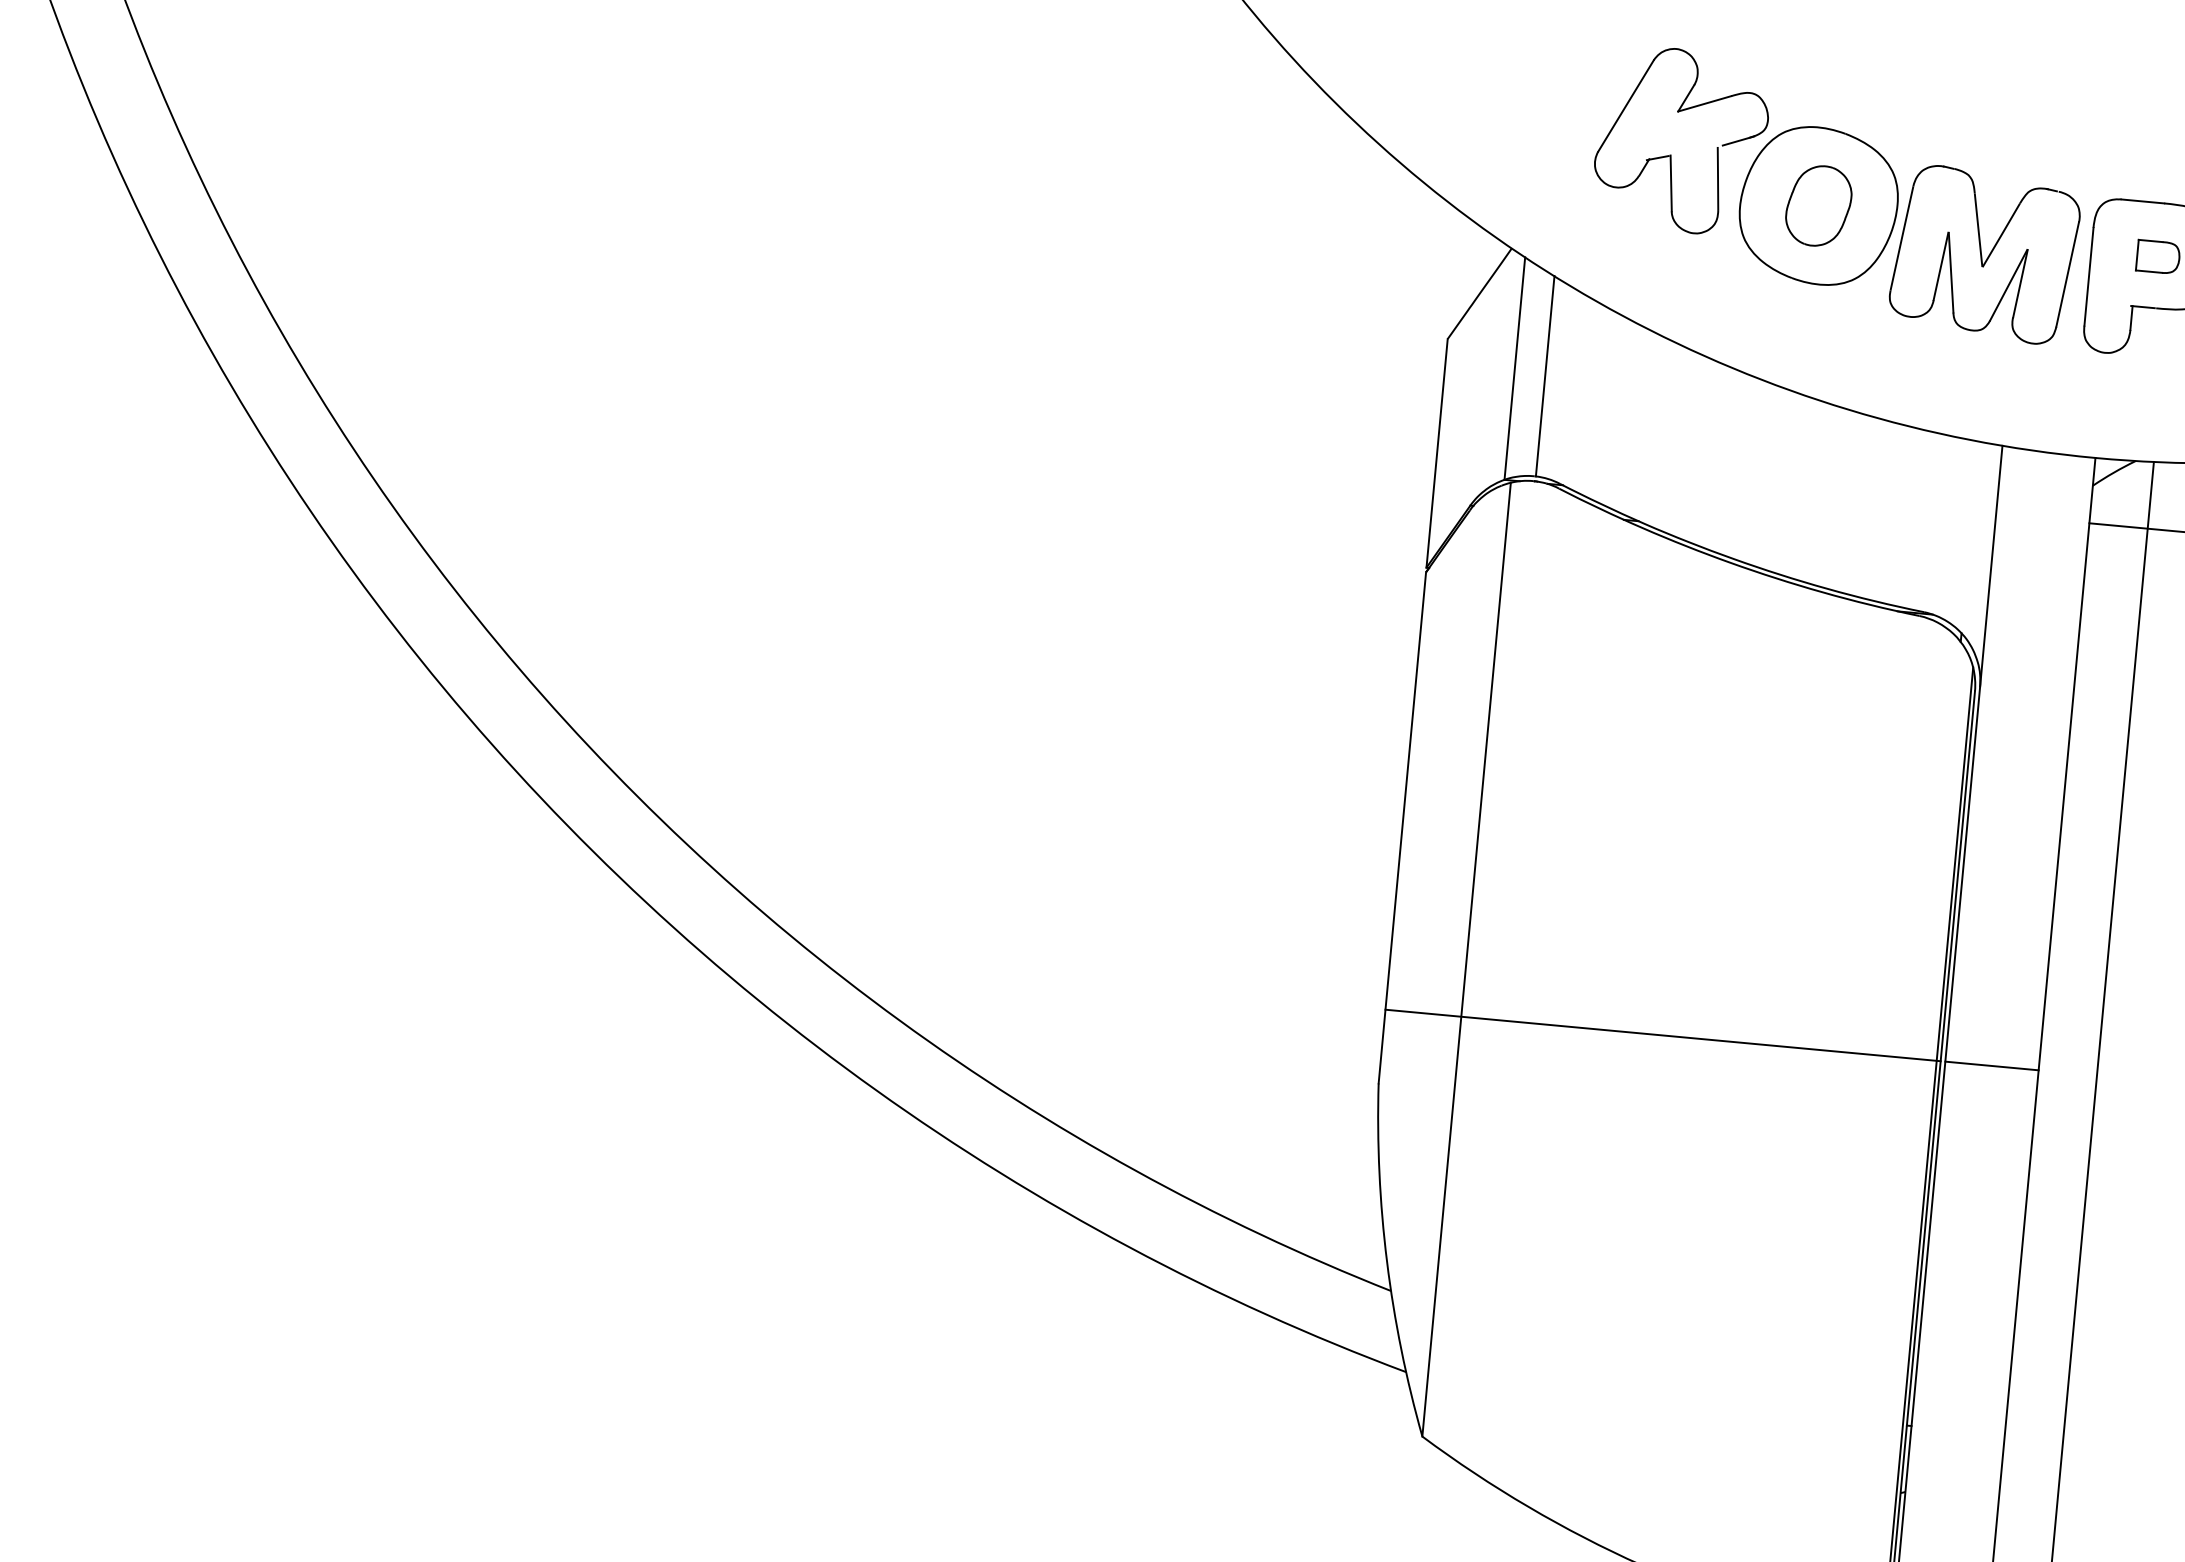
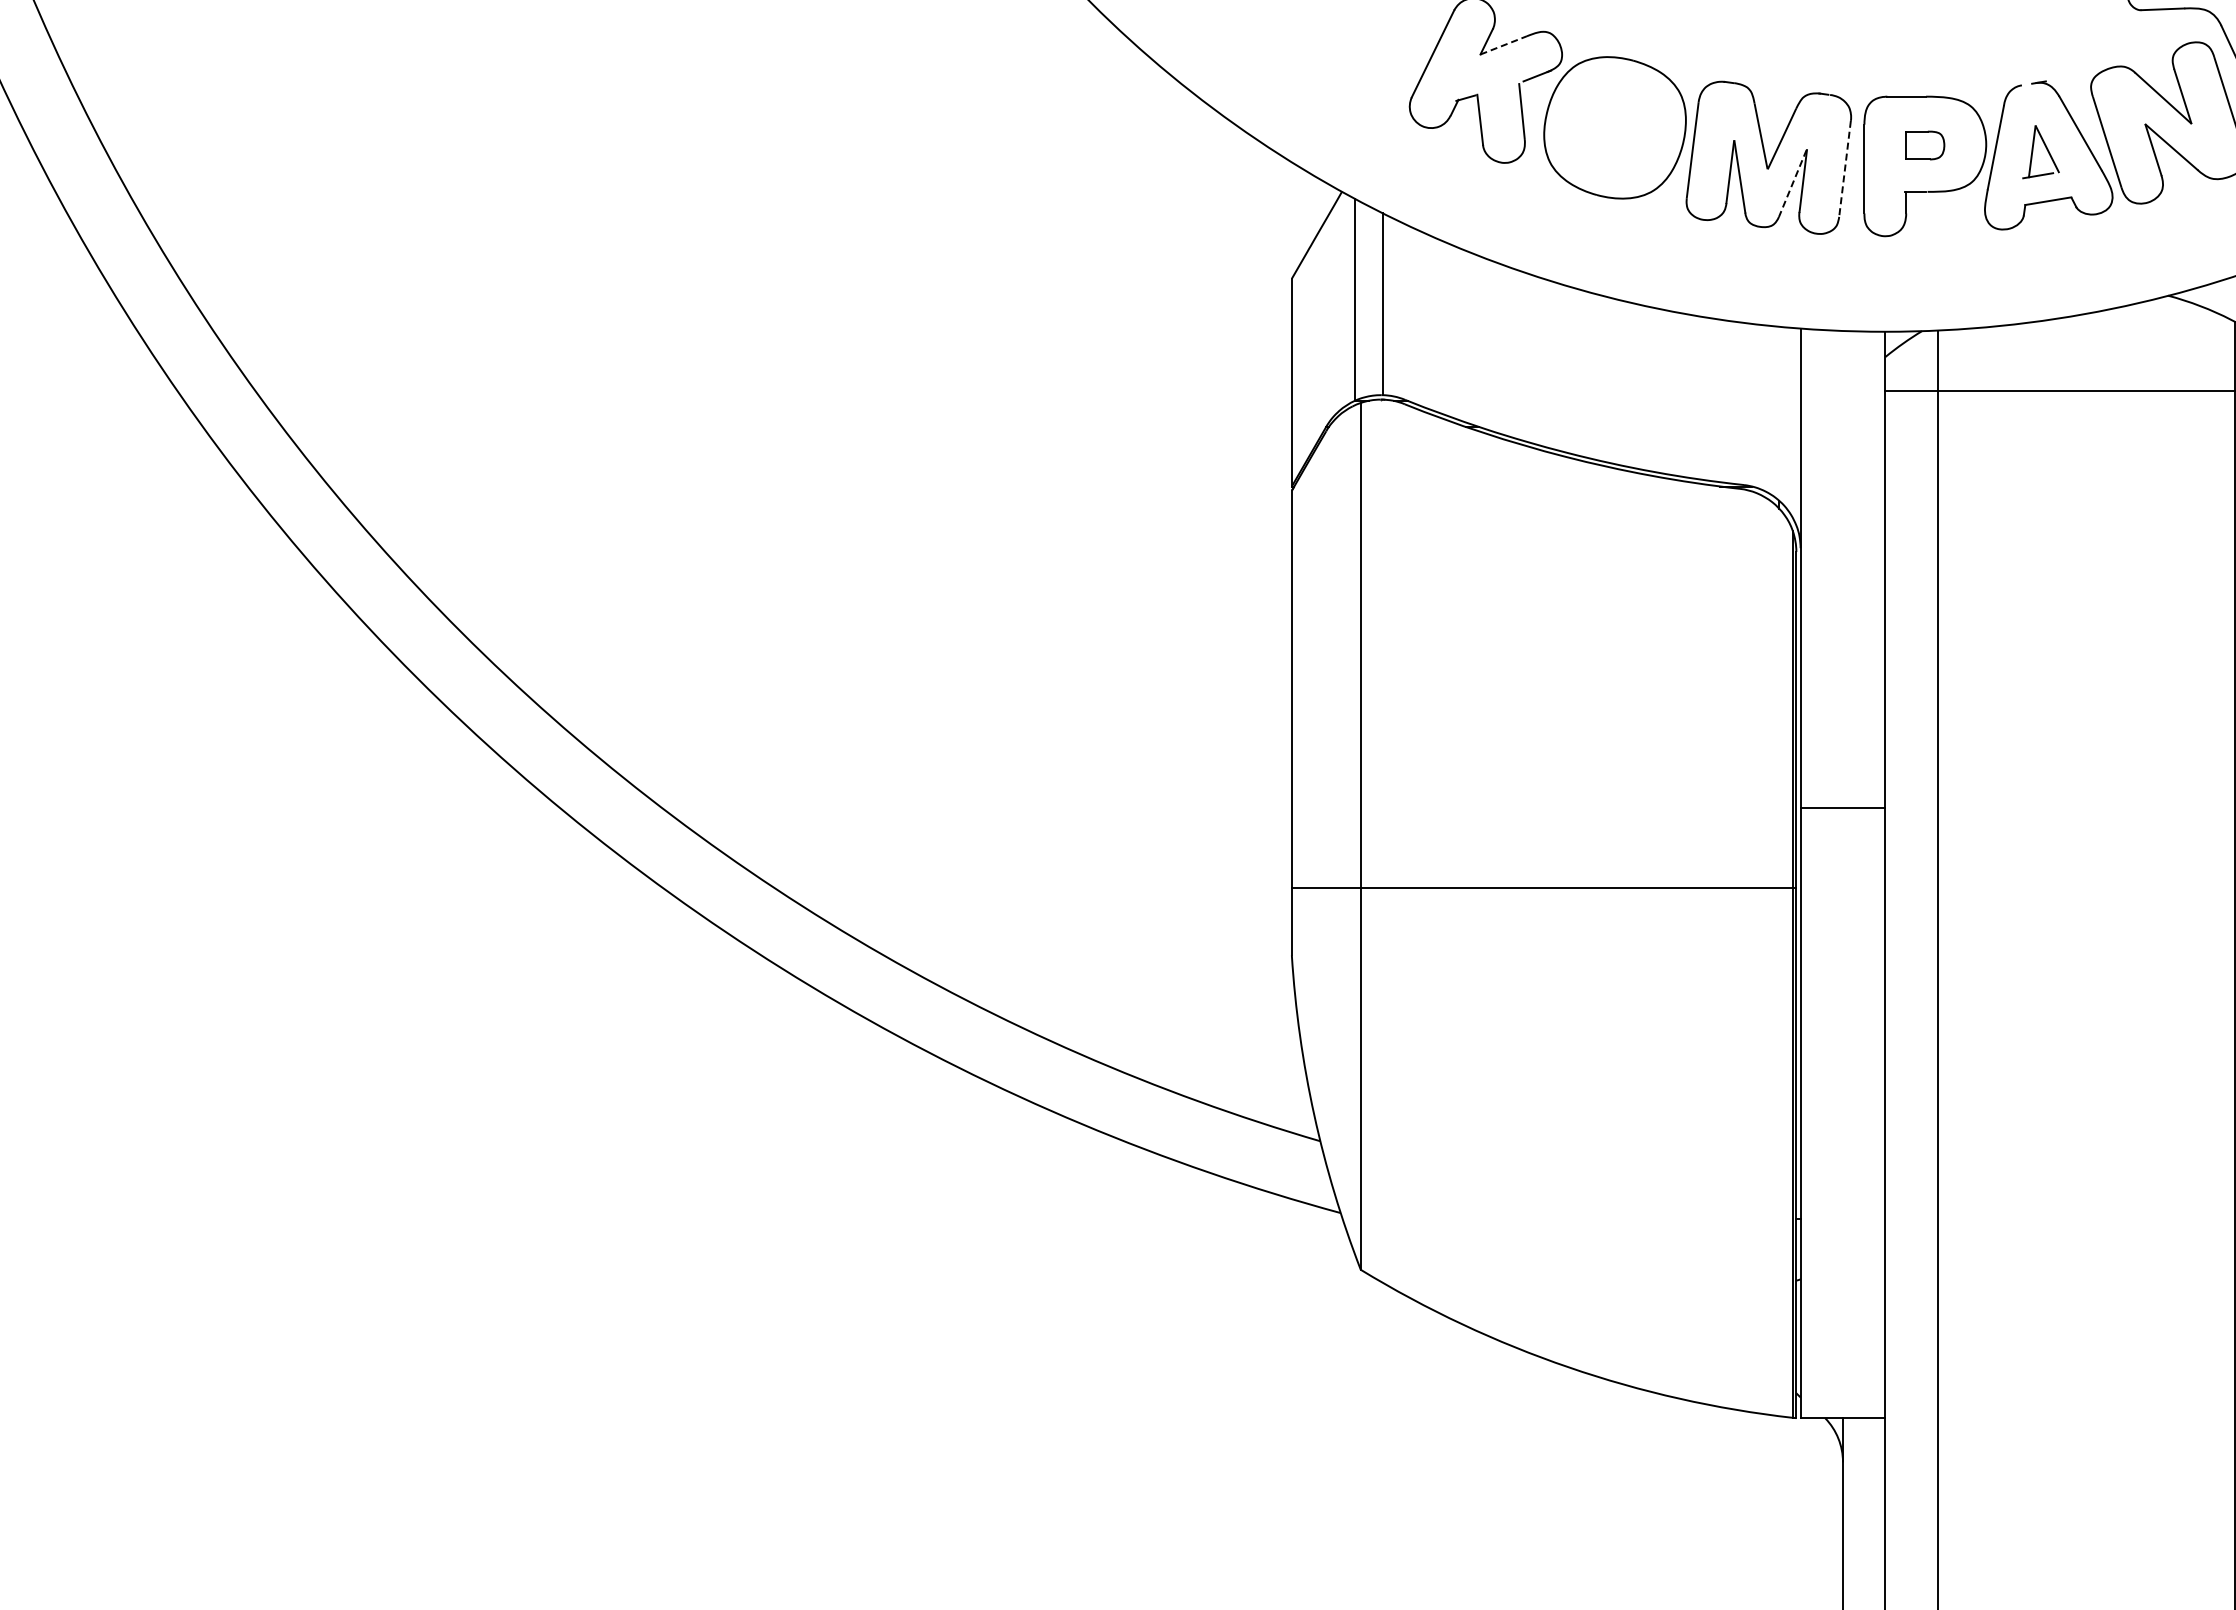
line: (1704, 103) -> (1503, 45), solid -> dashed
part: (1818, 205) -> (1614, 127), removed
line: (2066, 275) -> (1844, 169), solid -> dashed
line: (2008, 285) -> (1792, 183), solid -> dashed
line: (1991, 1066) -> (1842, 808), moved

